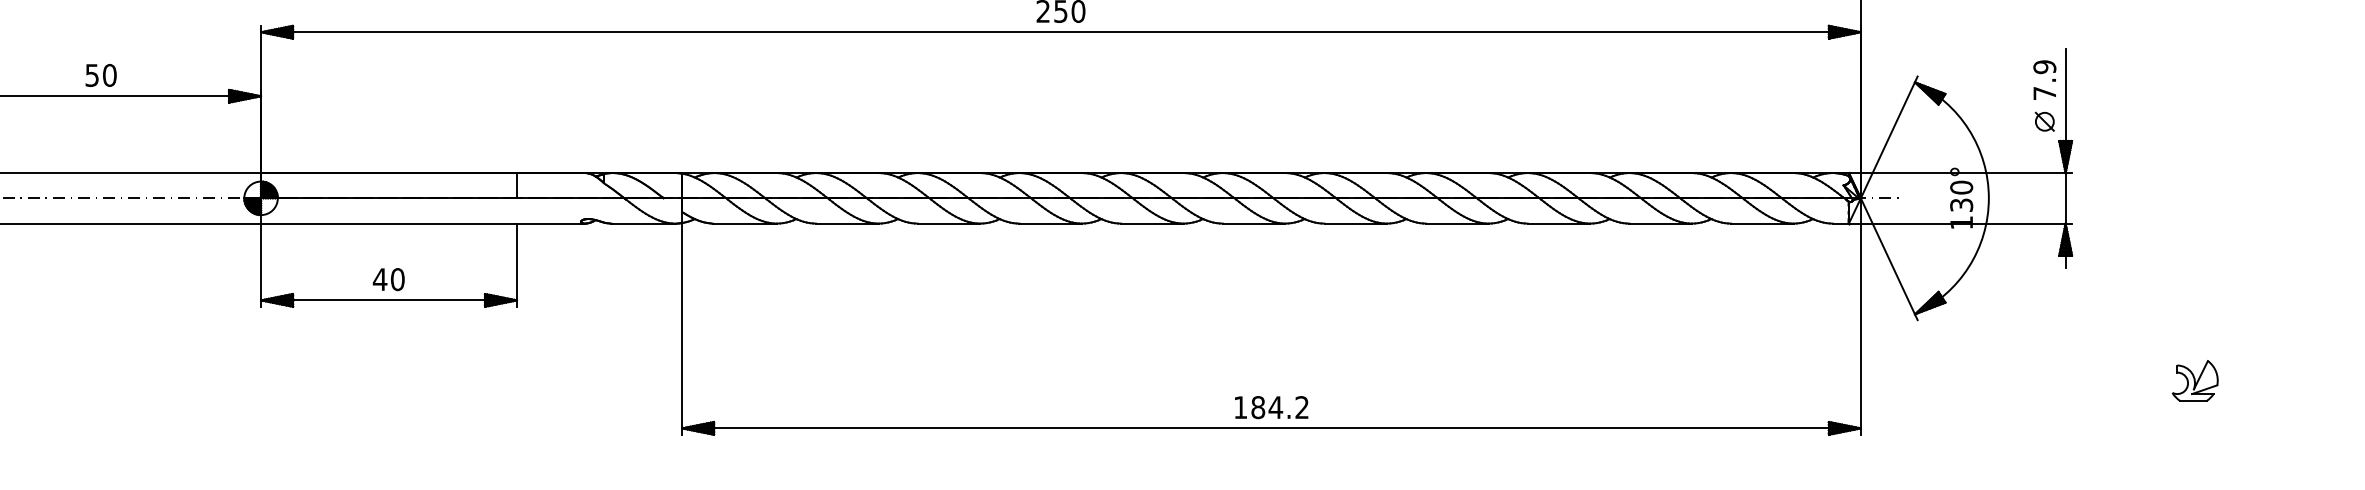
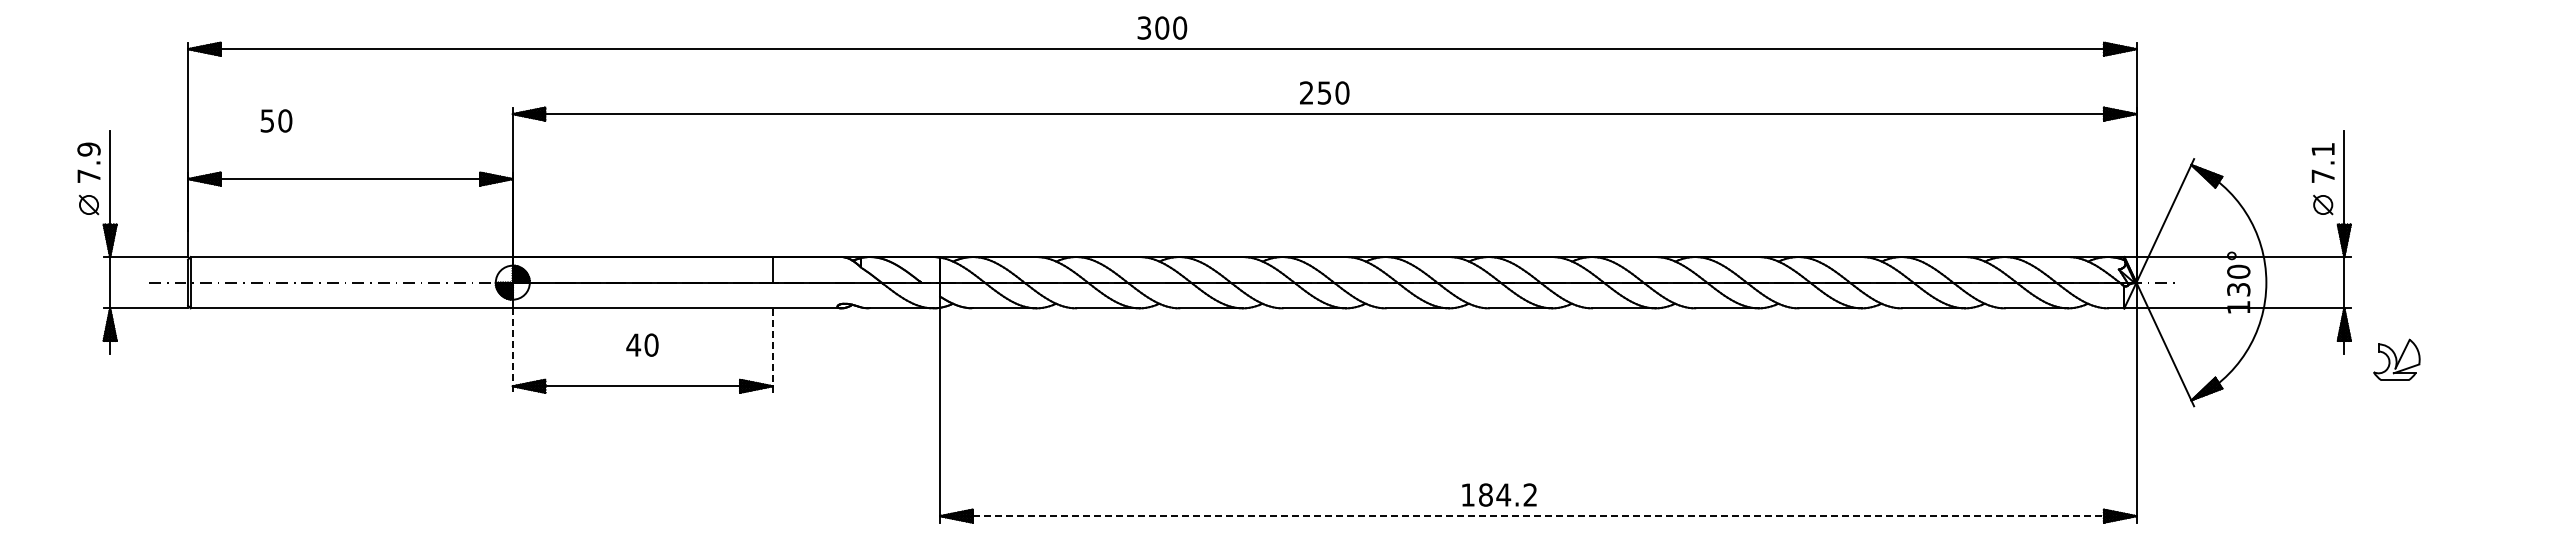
text: (2044, 67) -> (2322, 149), 7.9 -> 7.1
text: (101, 74) -> (276, 120), moved
line: (516, 265) -> (772, 350), solid -> dashed
line: (260, 266) -> (512, 351), solid -> dashed
text: (388, 278) -> (642, 344), moved
part: (2194, 380) -> (2396, 359), moved
text: (1271, 407) -> (1499, 494), moved
line: (1271, 428) -> (1538, 516), solid -> dashed

